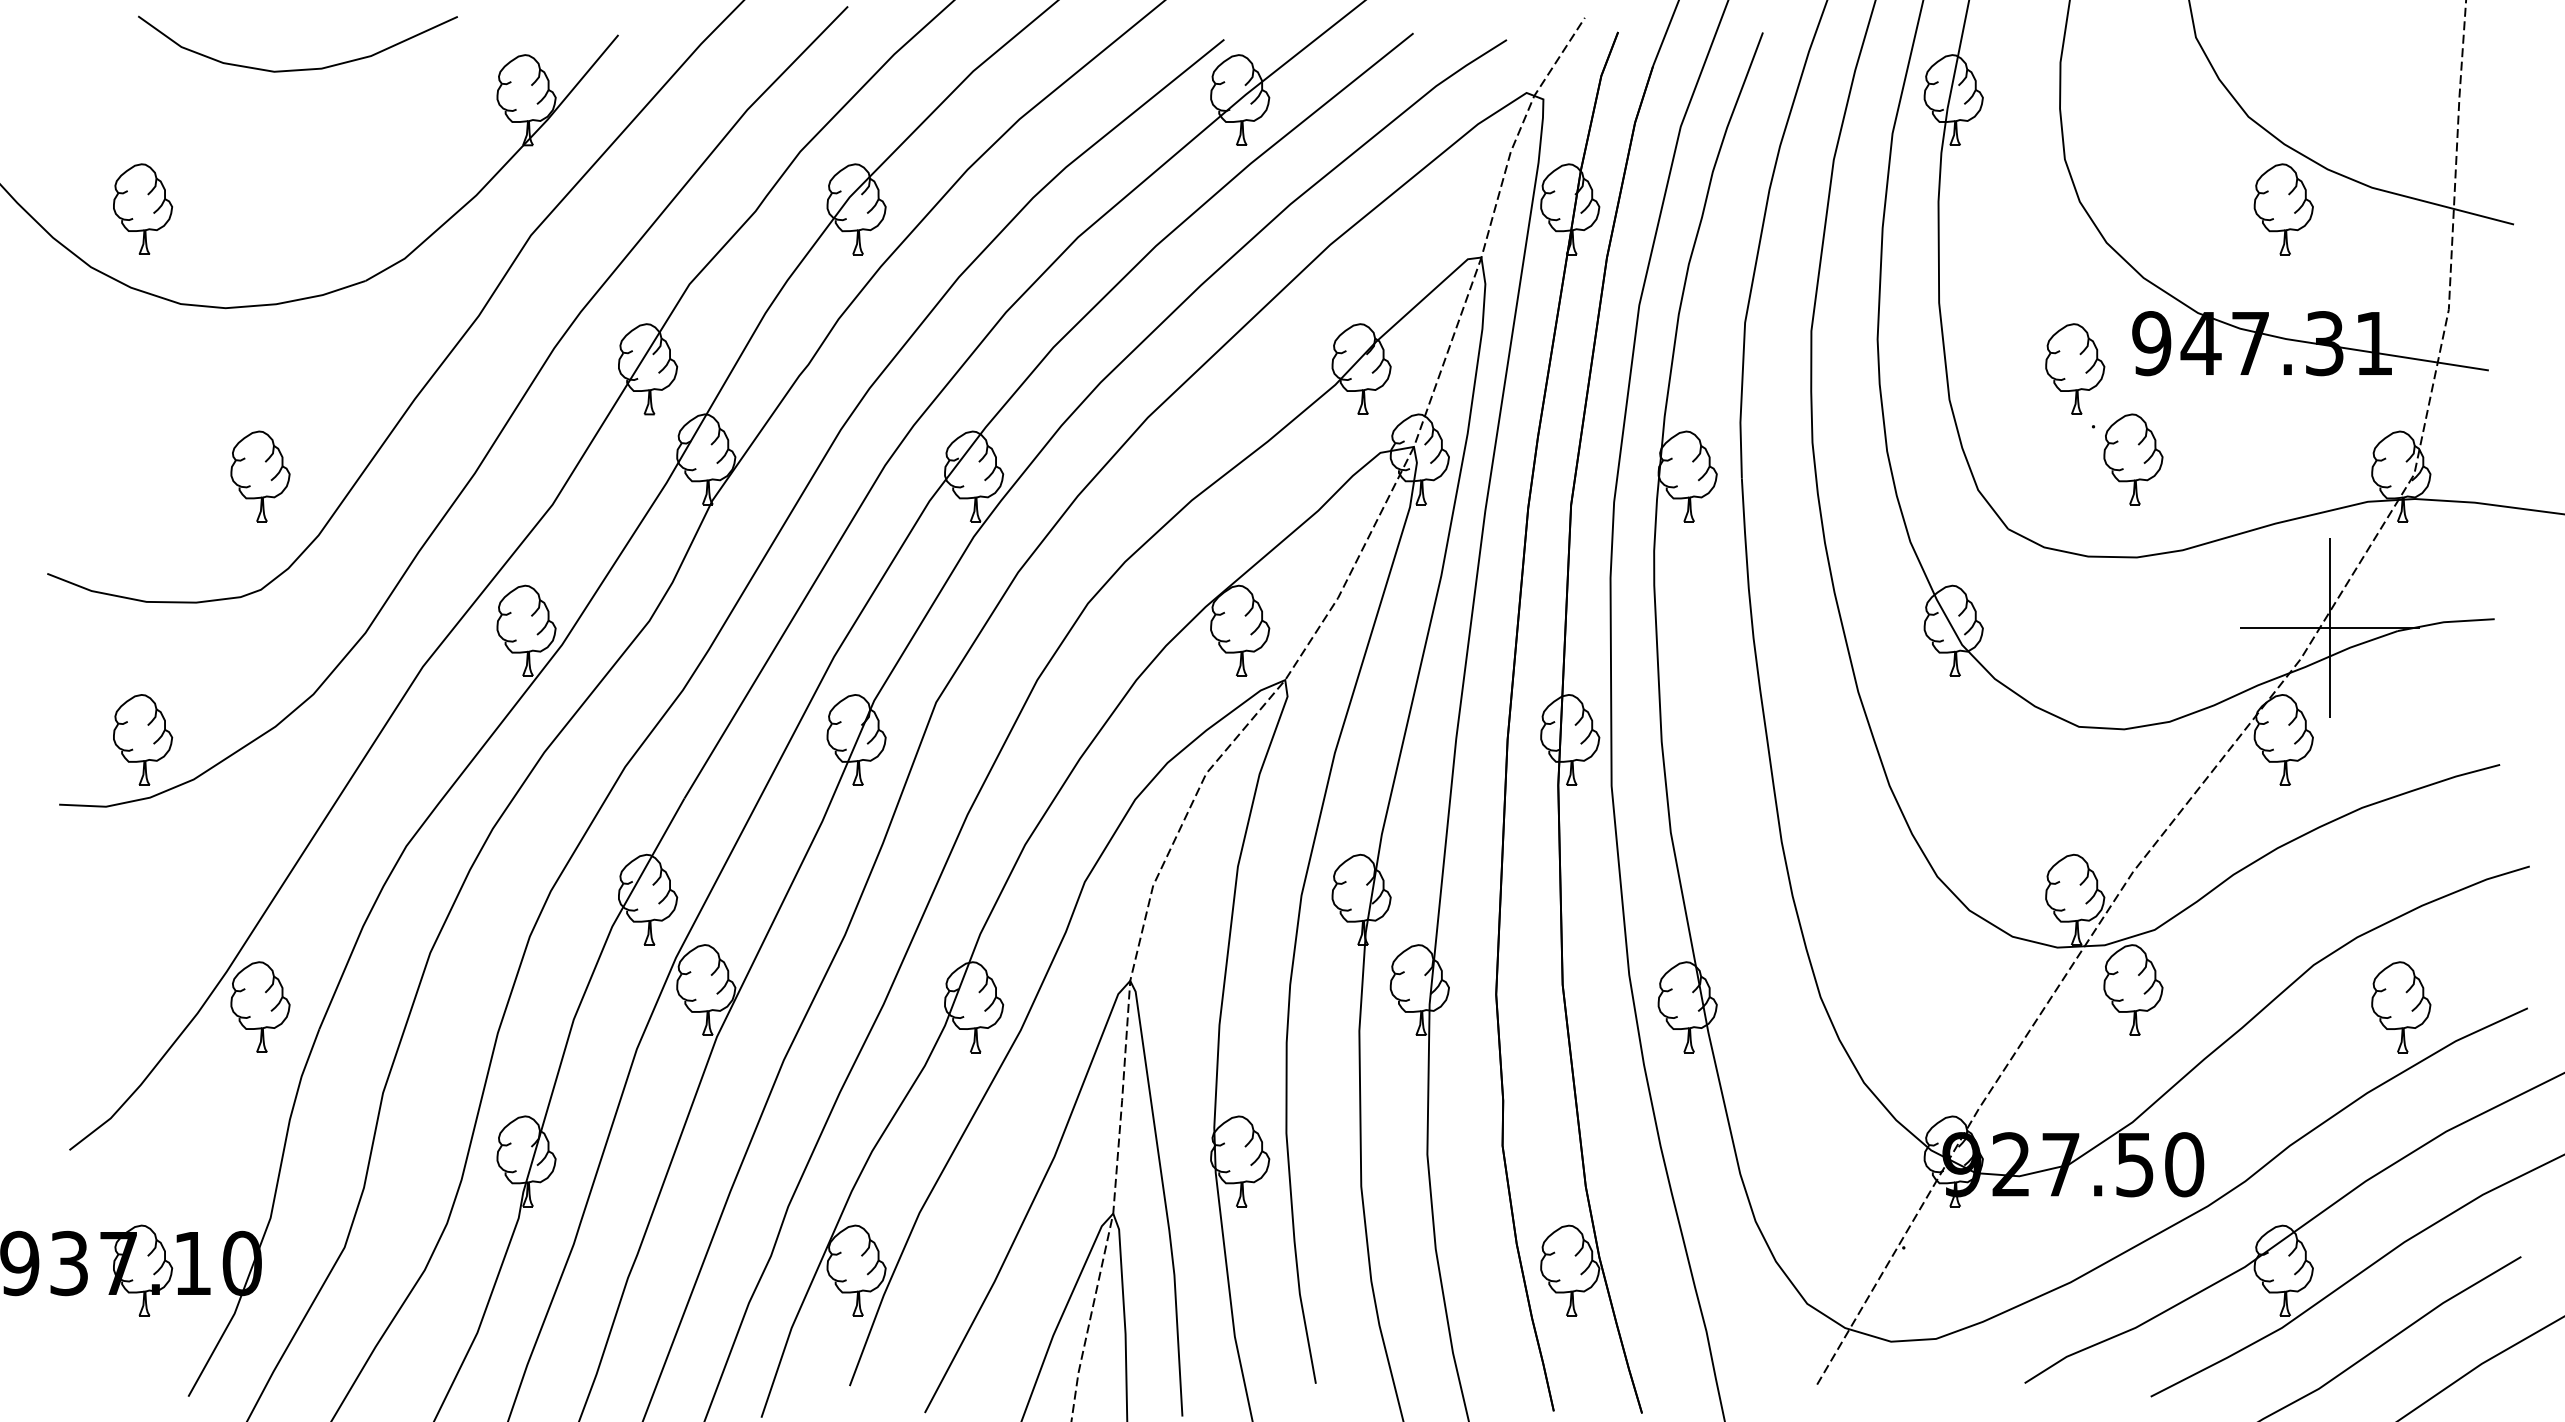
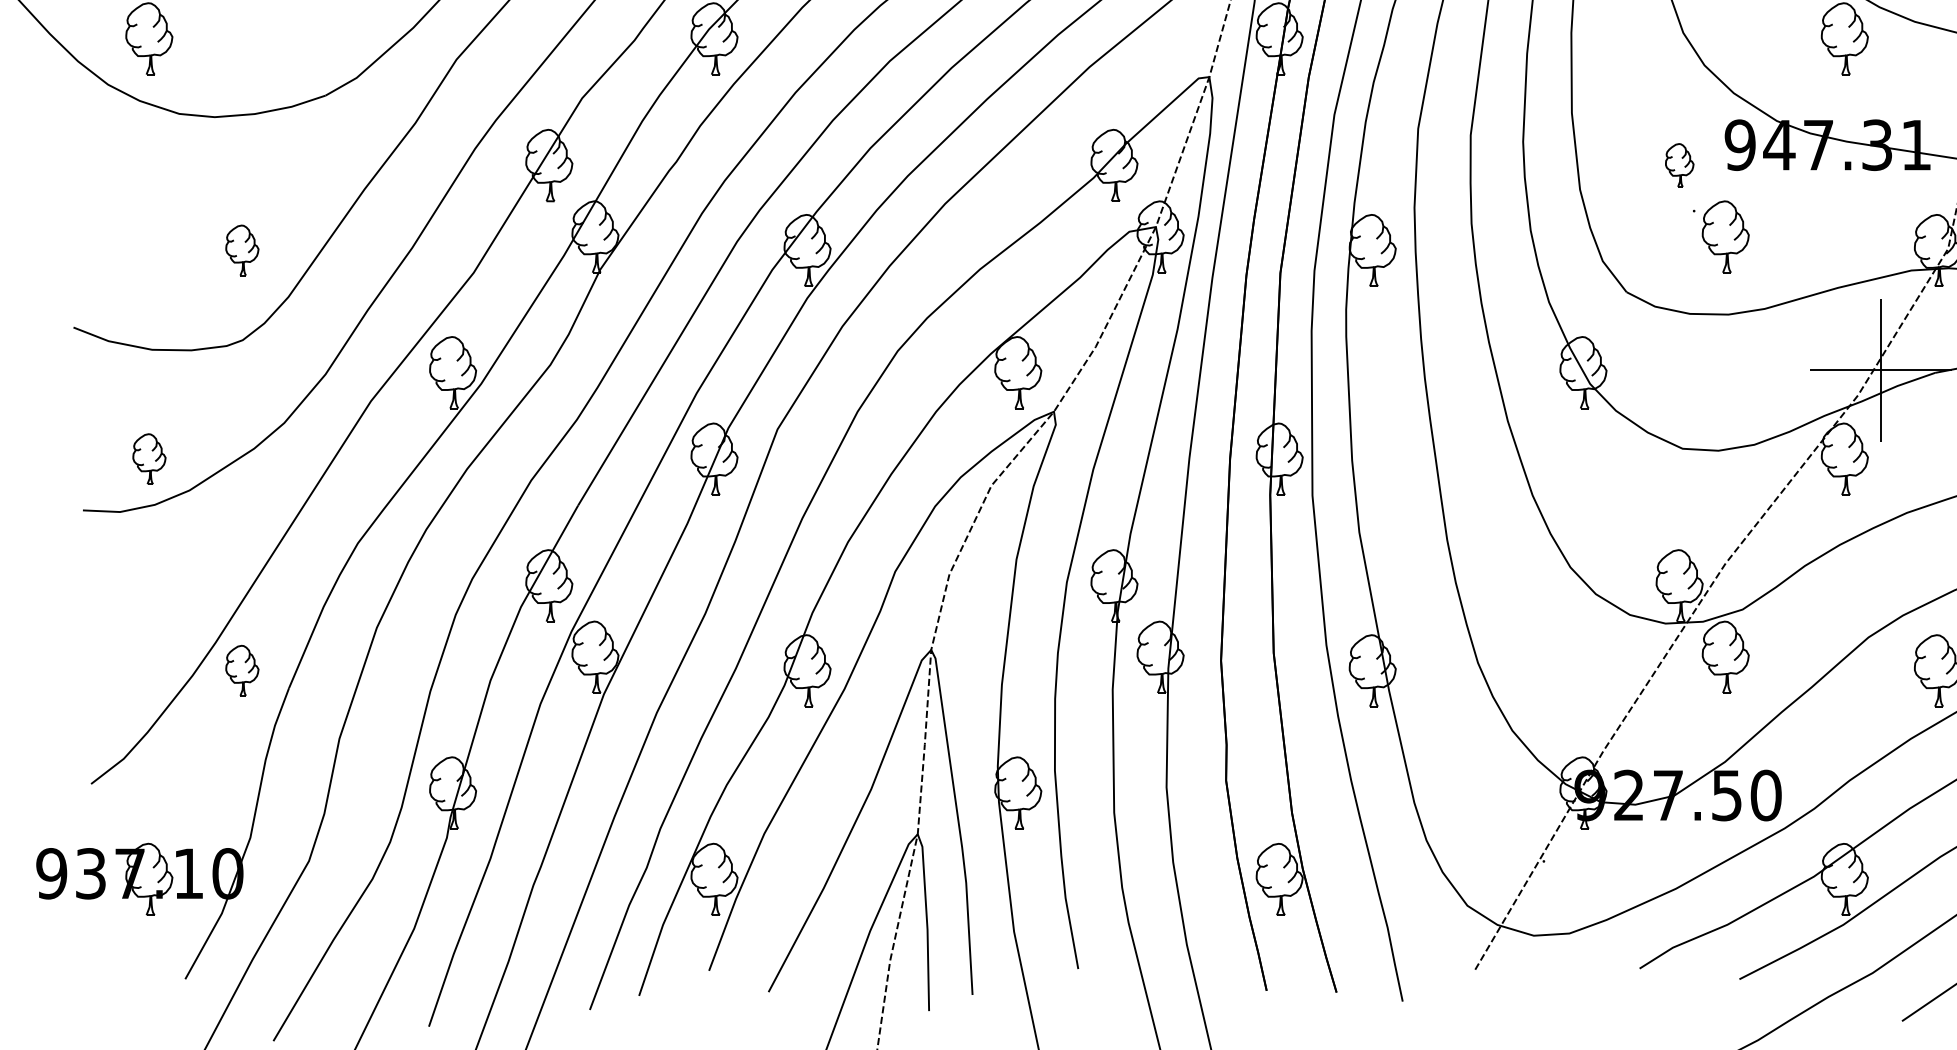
part: (2075, 368) -> (1679, 164), size x0.6
part: (260, 476) -> (242, 250), size x0.7
part: (143, 739) -> (149, 458), size x0.7
part: (260, 1006) -> (242, 670), size x0.7

